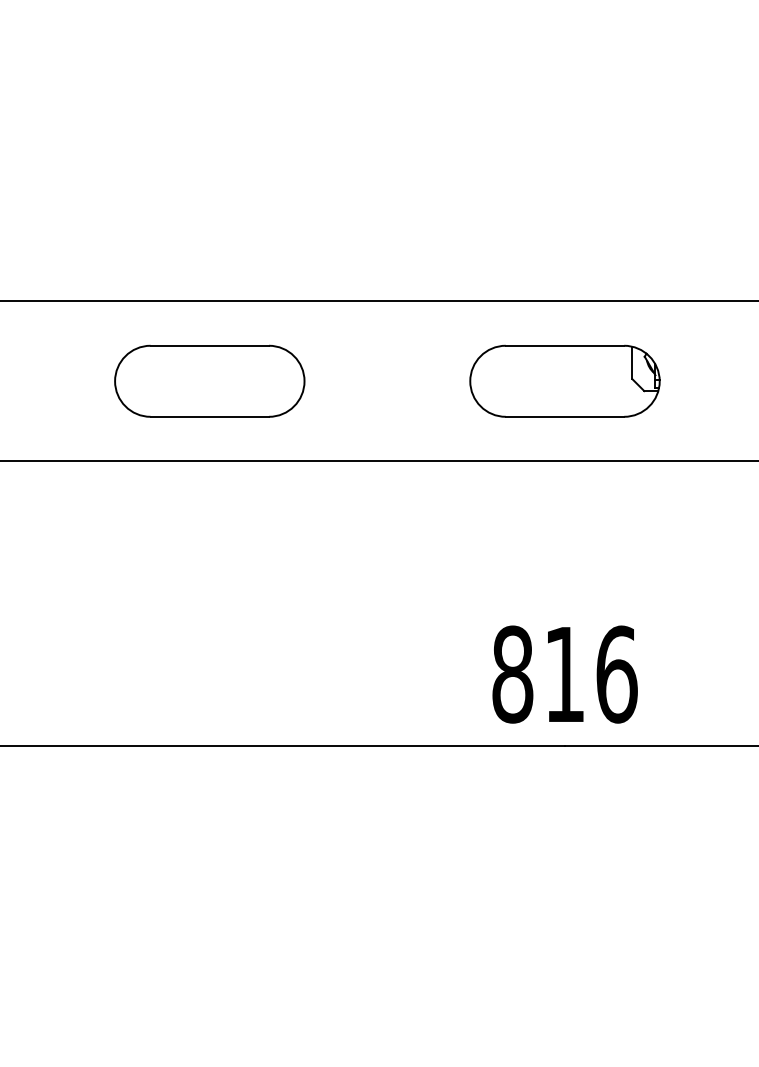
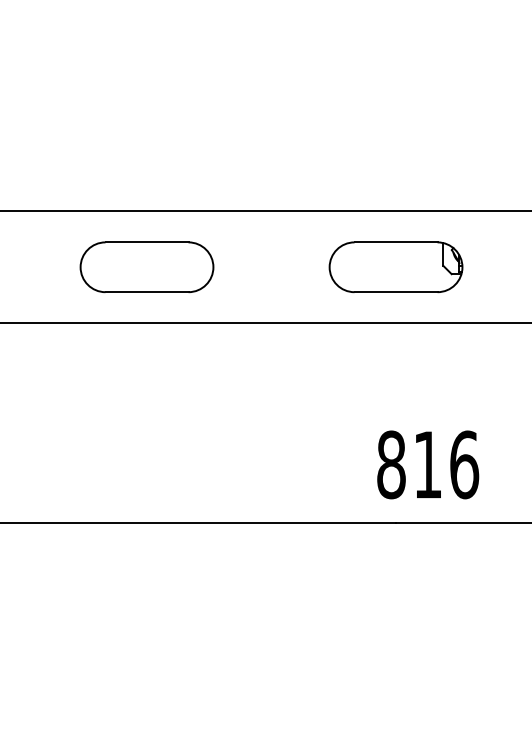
text: (565, 673) -> (428, 464), moved

